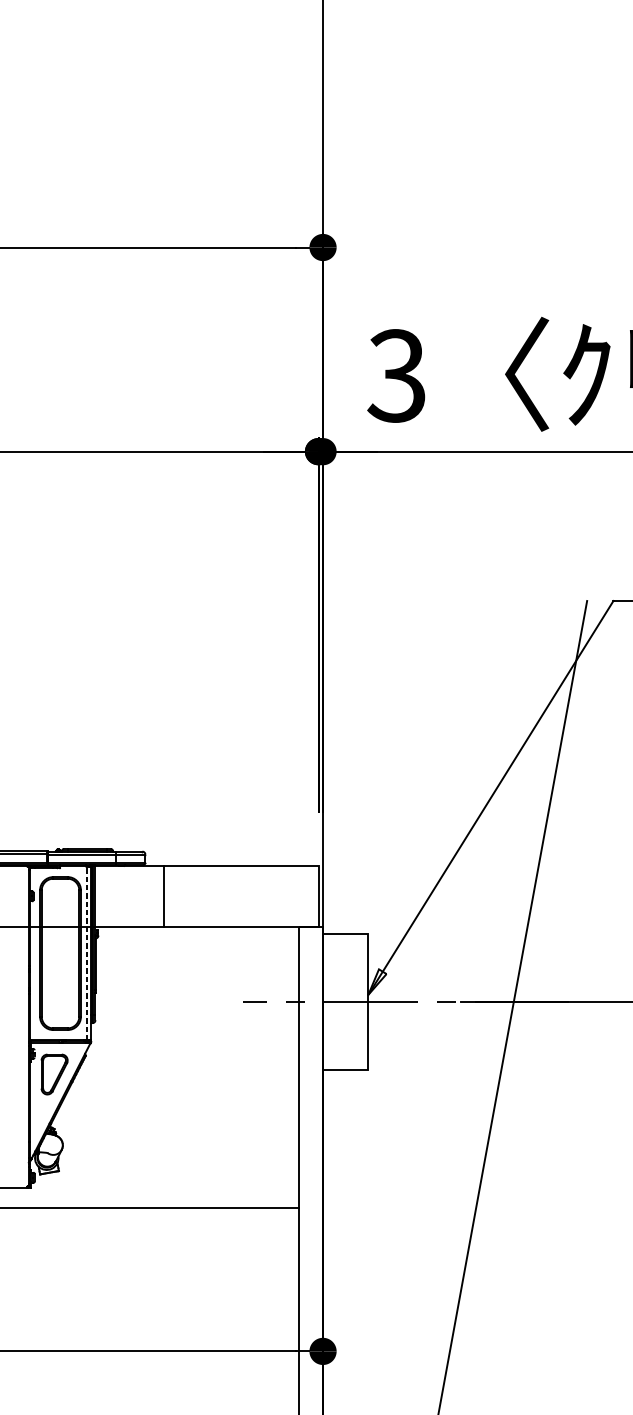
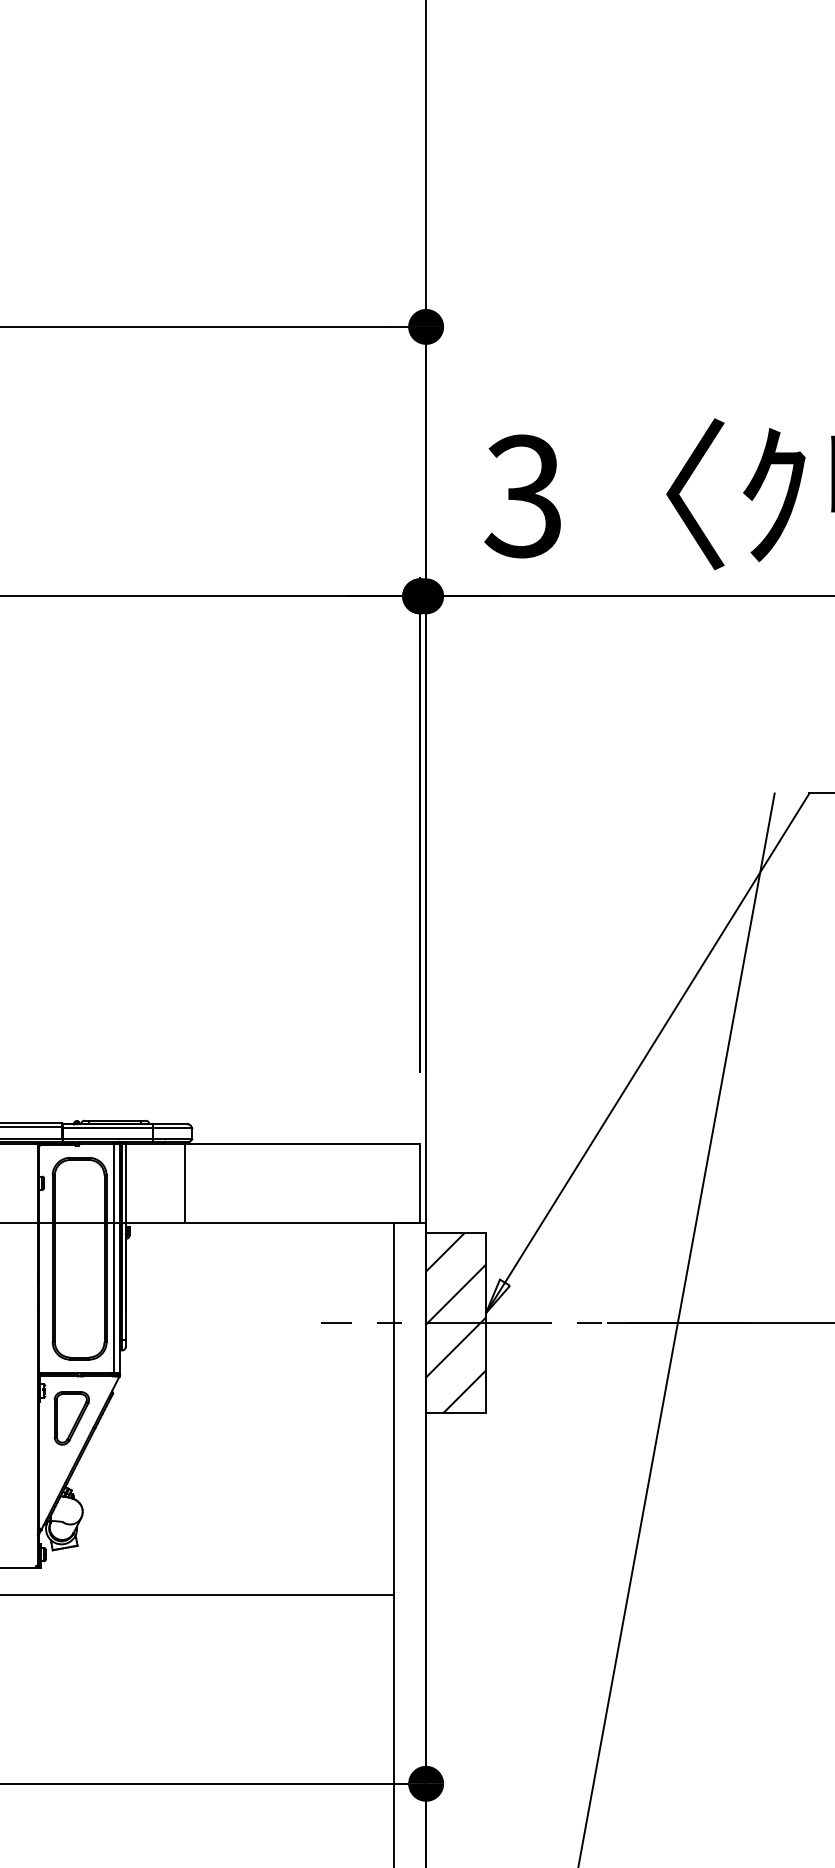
line: (163, 896) -> (184, 1183), moved
line: (86, 953) -> (114, 1258), dashed -> solid
hatch: (346, 1001) -> (456, 1322), added

